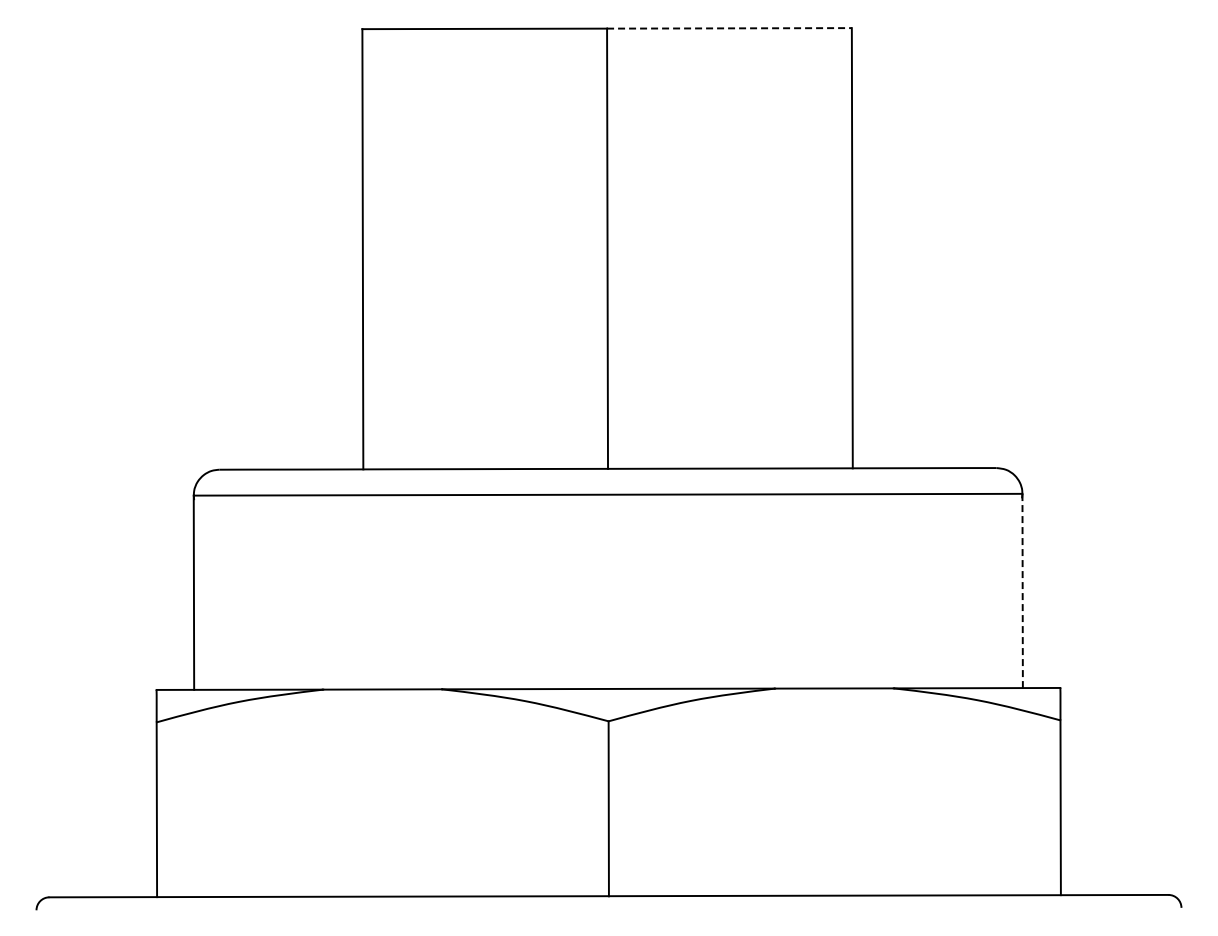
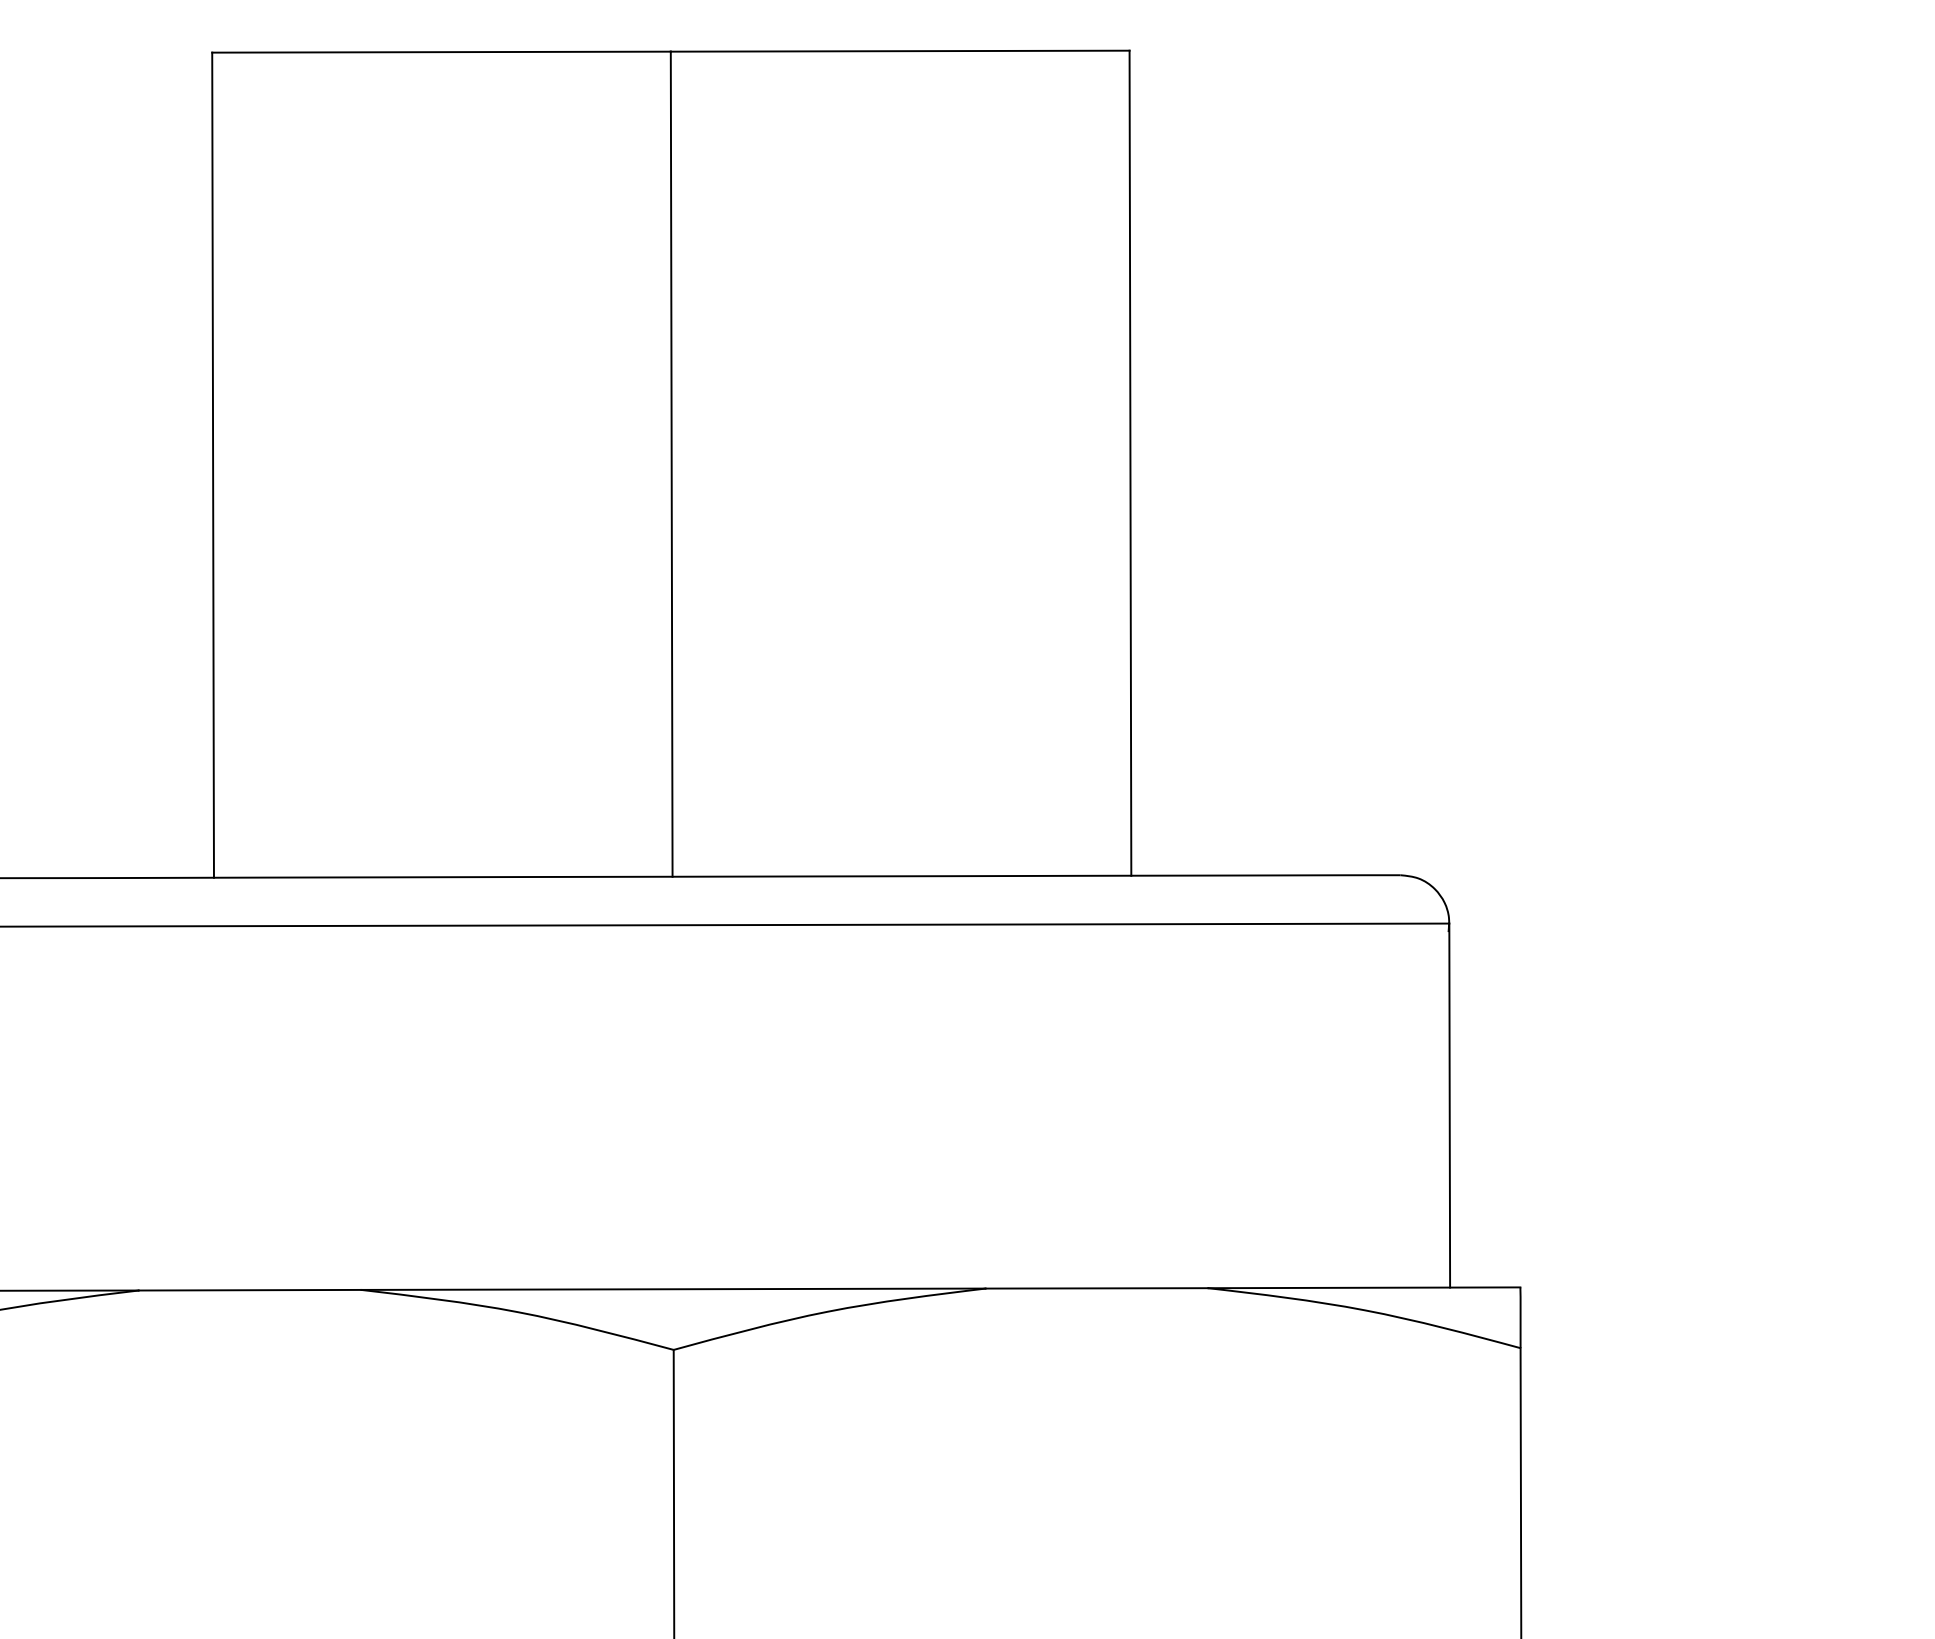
line: (729, 28) -> (900, 51), dashed -> solid
line: (1022, 590) -> (1449, 1104), dashed -> solid

